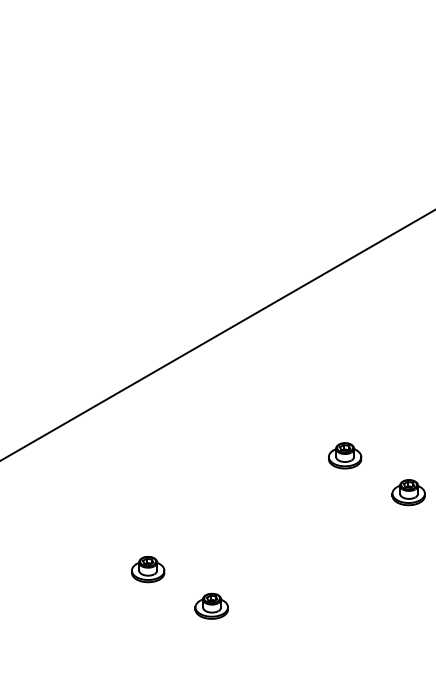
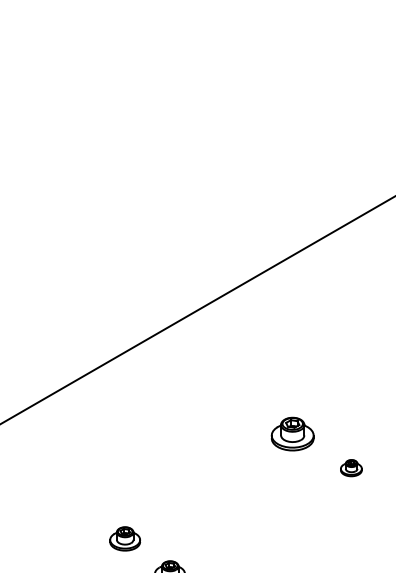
part: (345, 455) -> (293, 433), size x1.4
part: (408, 492) -> (351, 467), size x0.7
part: (148, 569) -> (125, 538), moved

